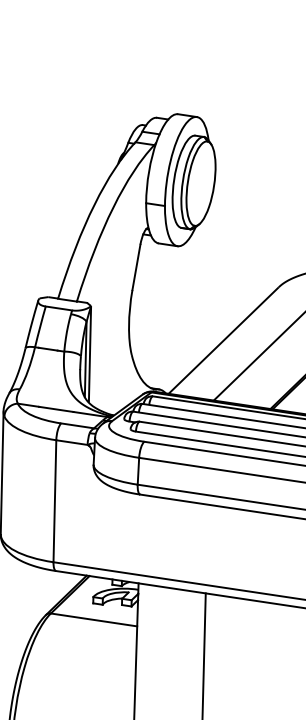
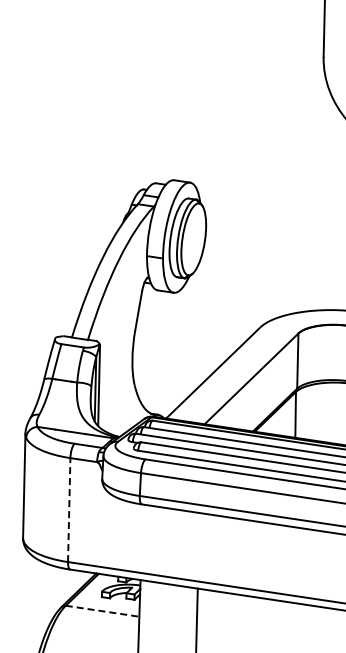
line: (55, 501) -> (69, 510), solid -> dashed
line: (95, 620) -> (103, 611), solid -> dashed

